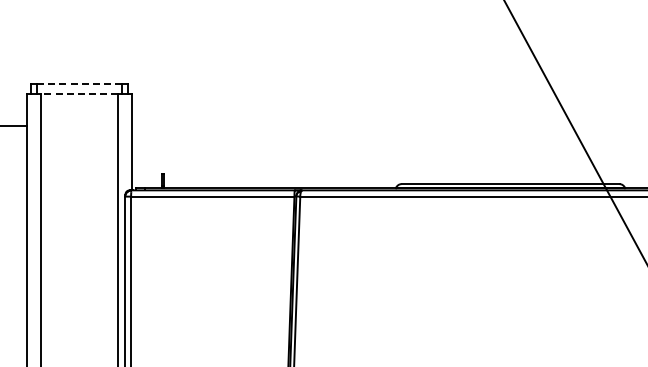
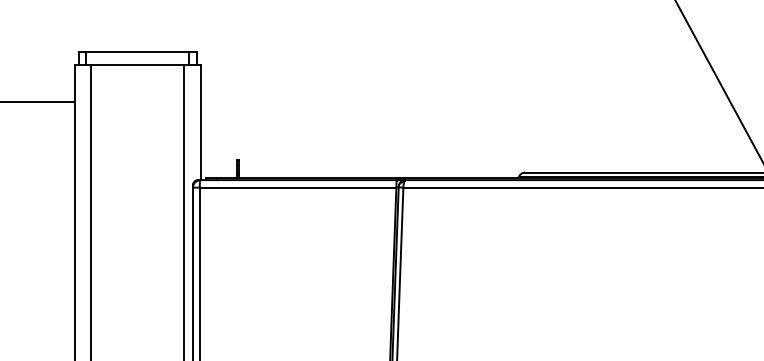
line: (79, 83) -> (137, 51), dashed -> solid
line: (79, 94) -> (137, 64), dashed -> solid

